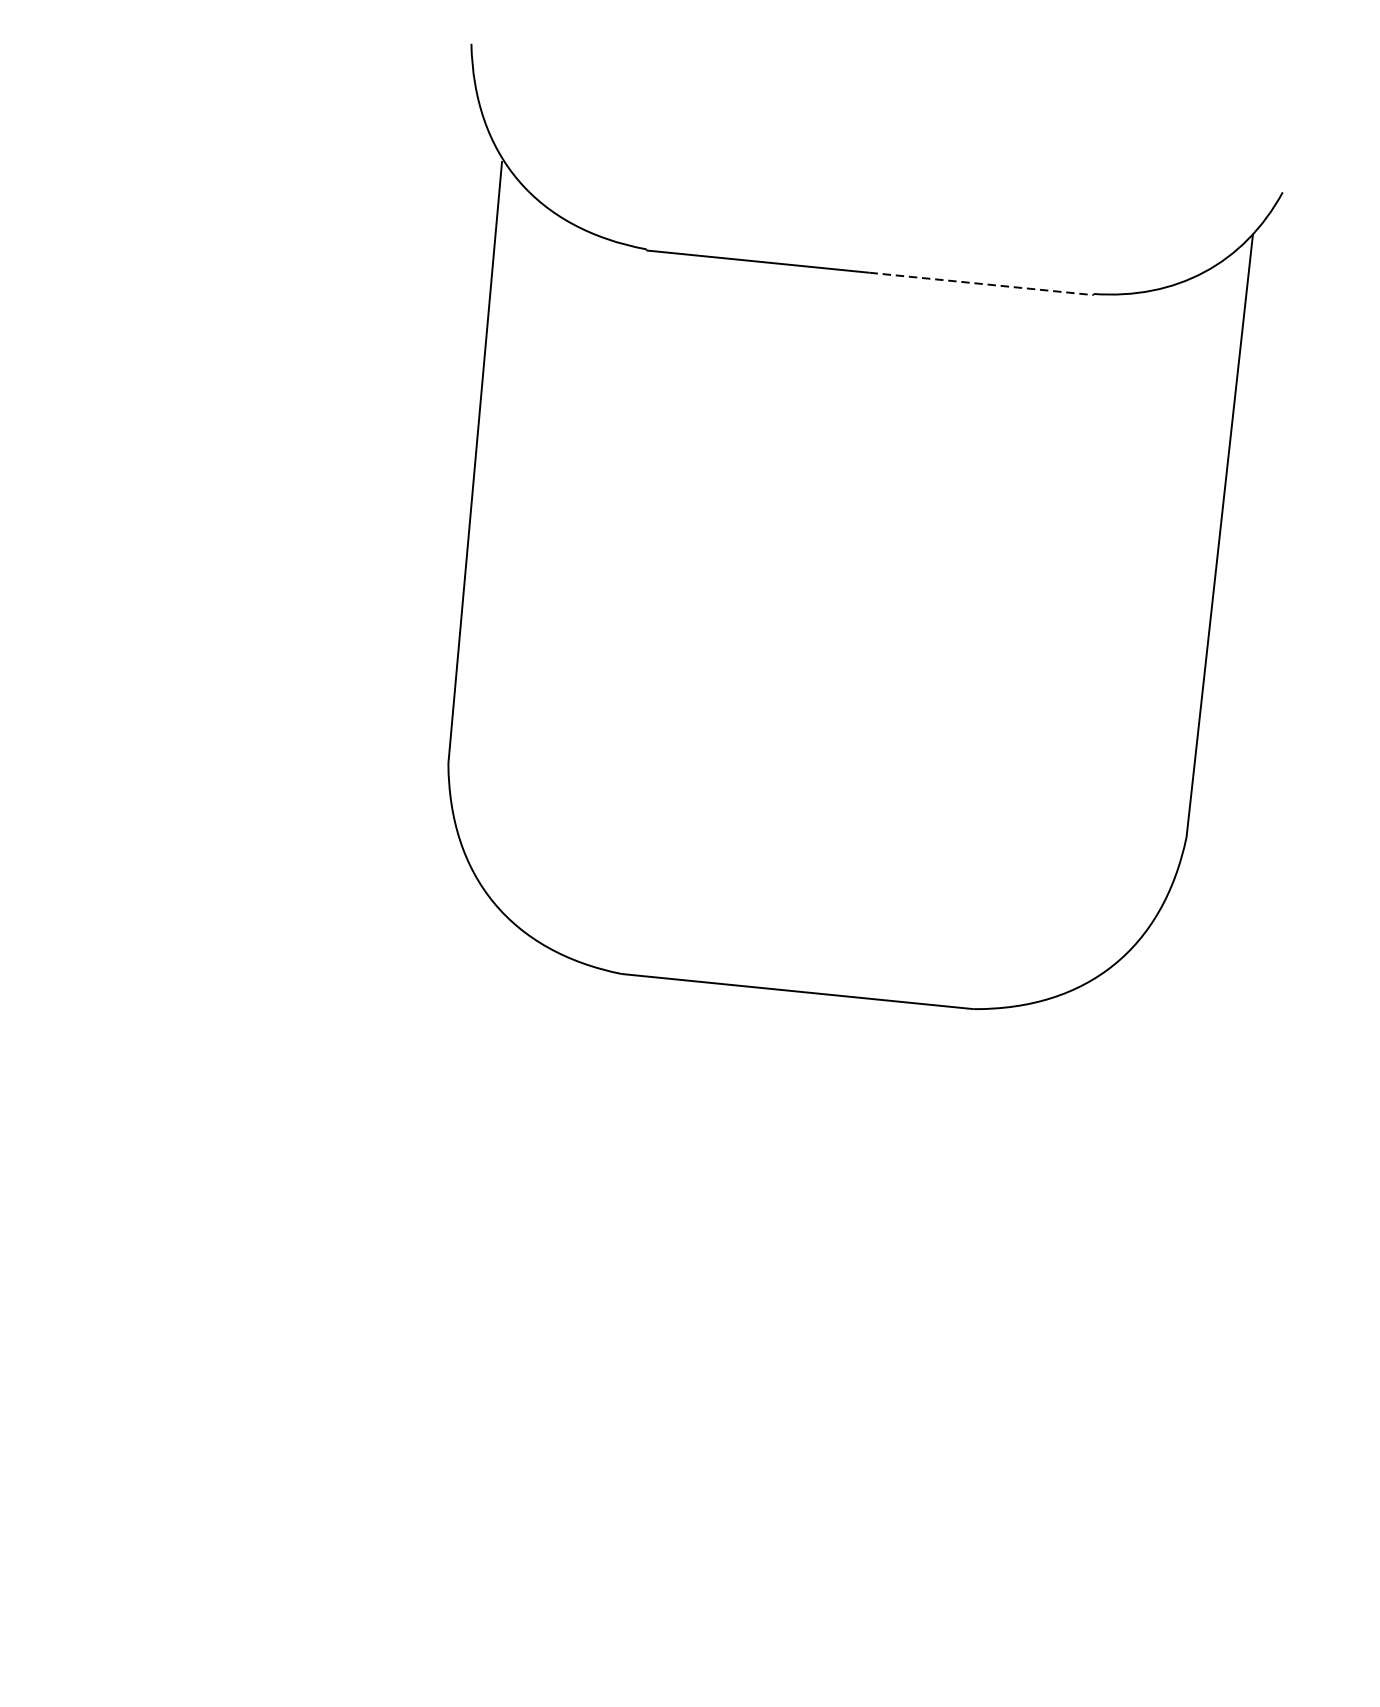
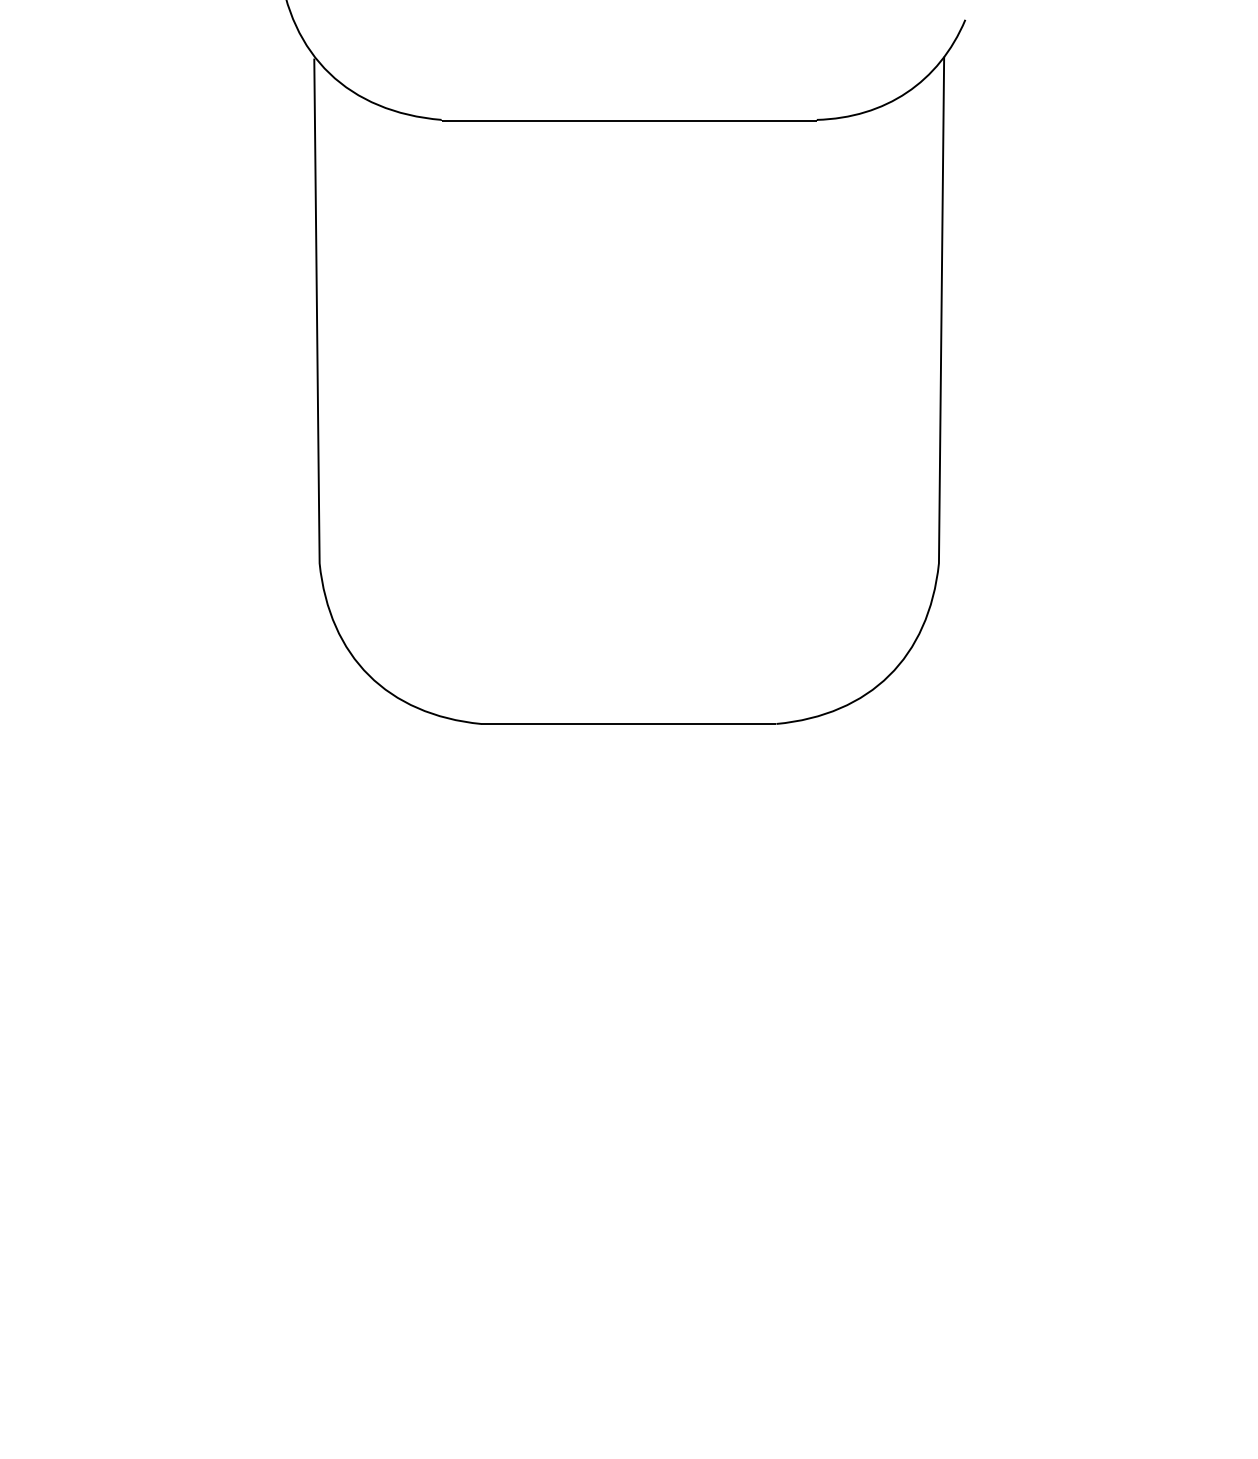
line: (982, 283) -> (723, 120), dashed -> solid

